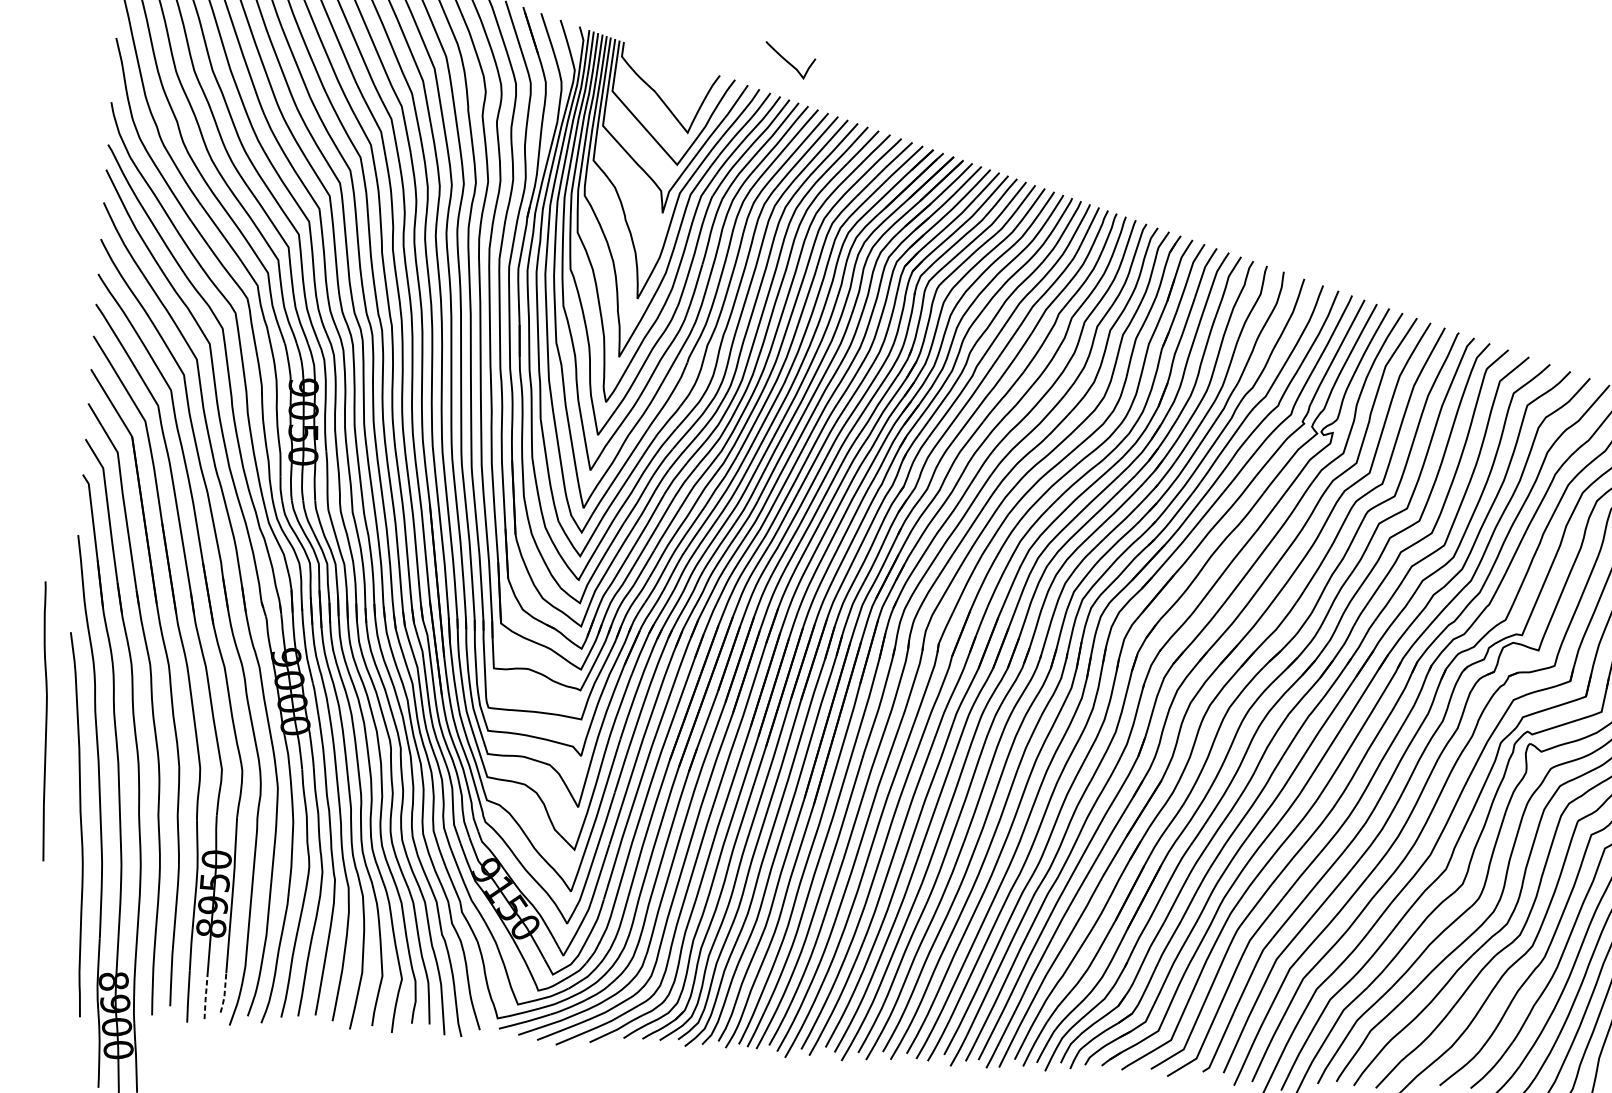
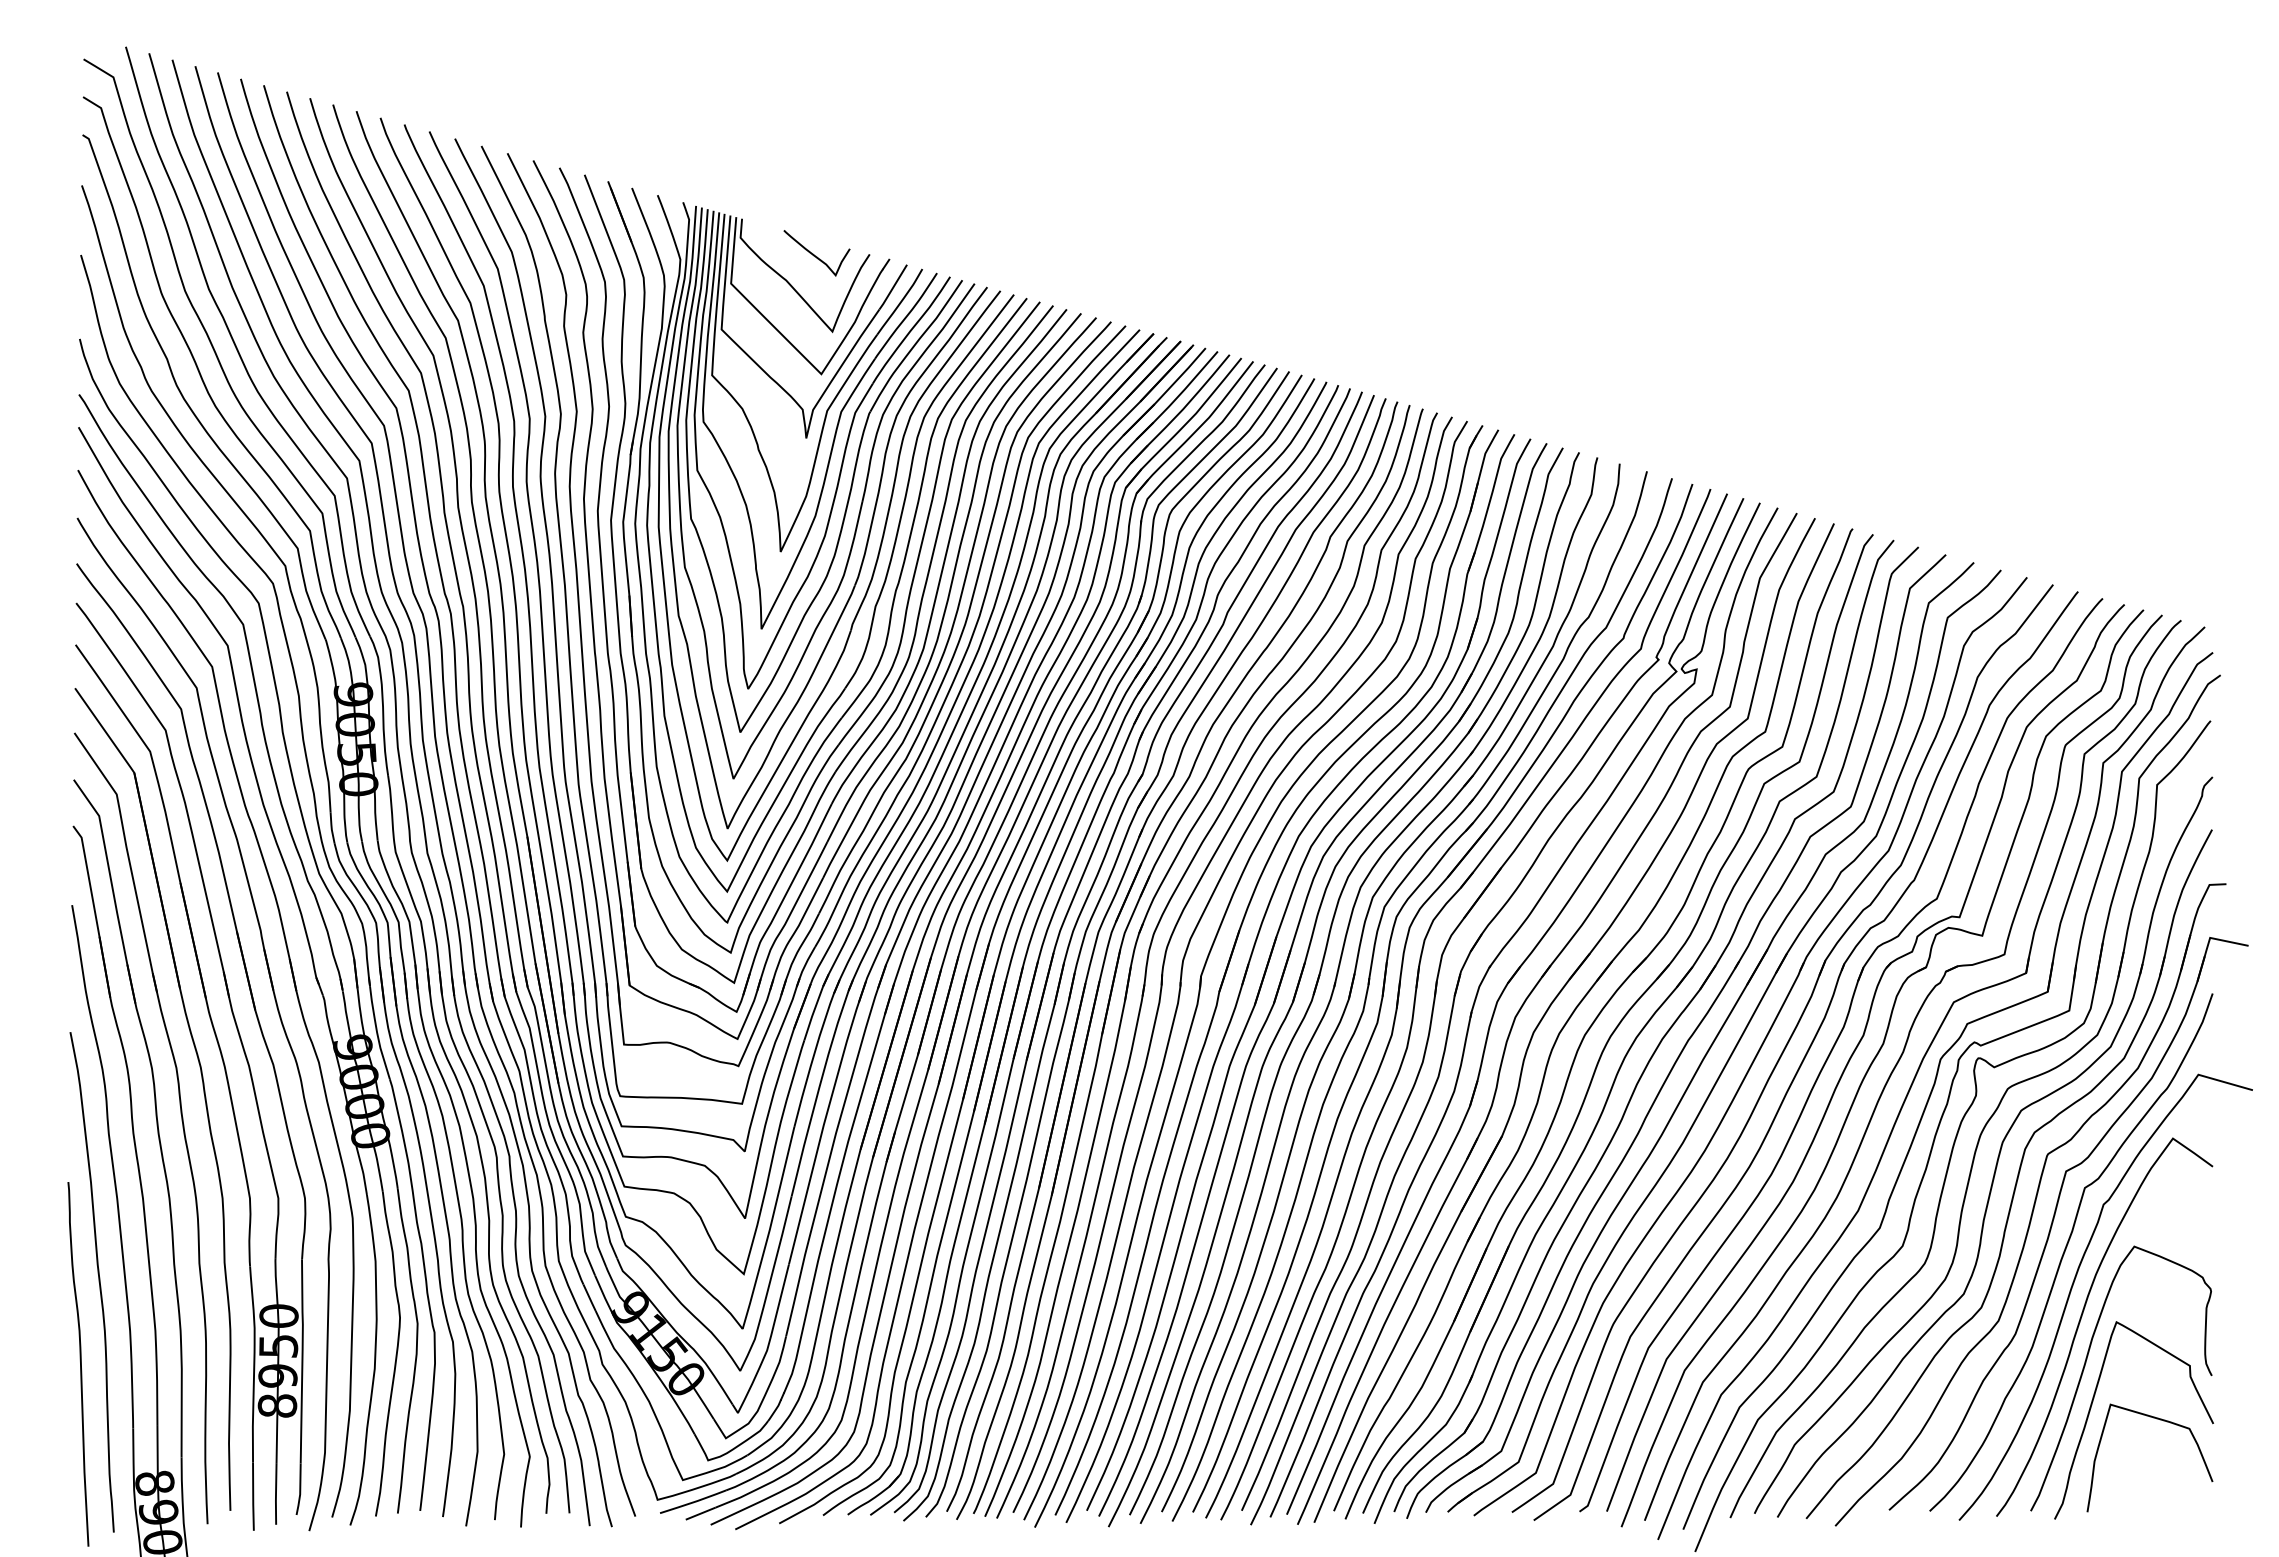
curve: (788, 61) -> (814, 254), moved
curve: (46, 721) -> (80, 1364), moved
line: (224, 994) -> (300, 1490), dashed -> solid
line: (206, 995) -> (276, 1493), dashed -> solid

